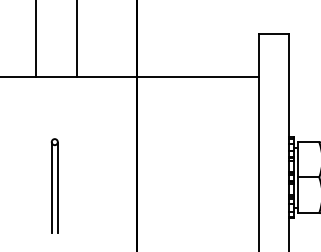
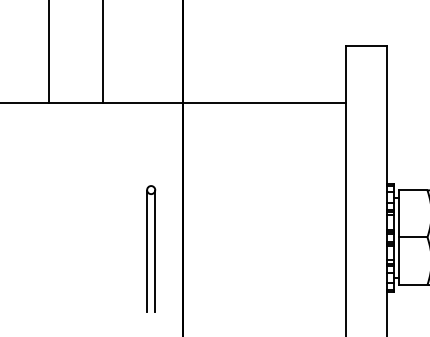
part: (54, 185) -> (150, 248), moved

